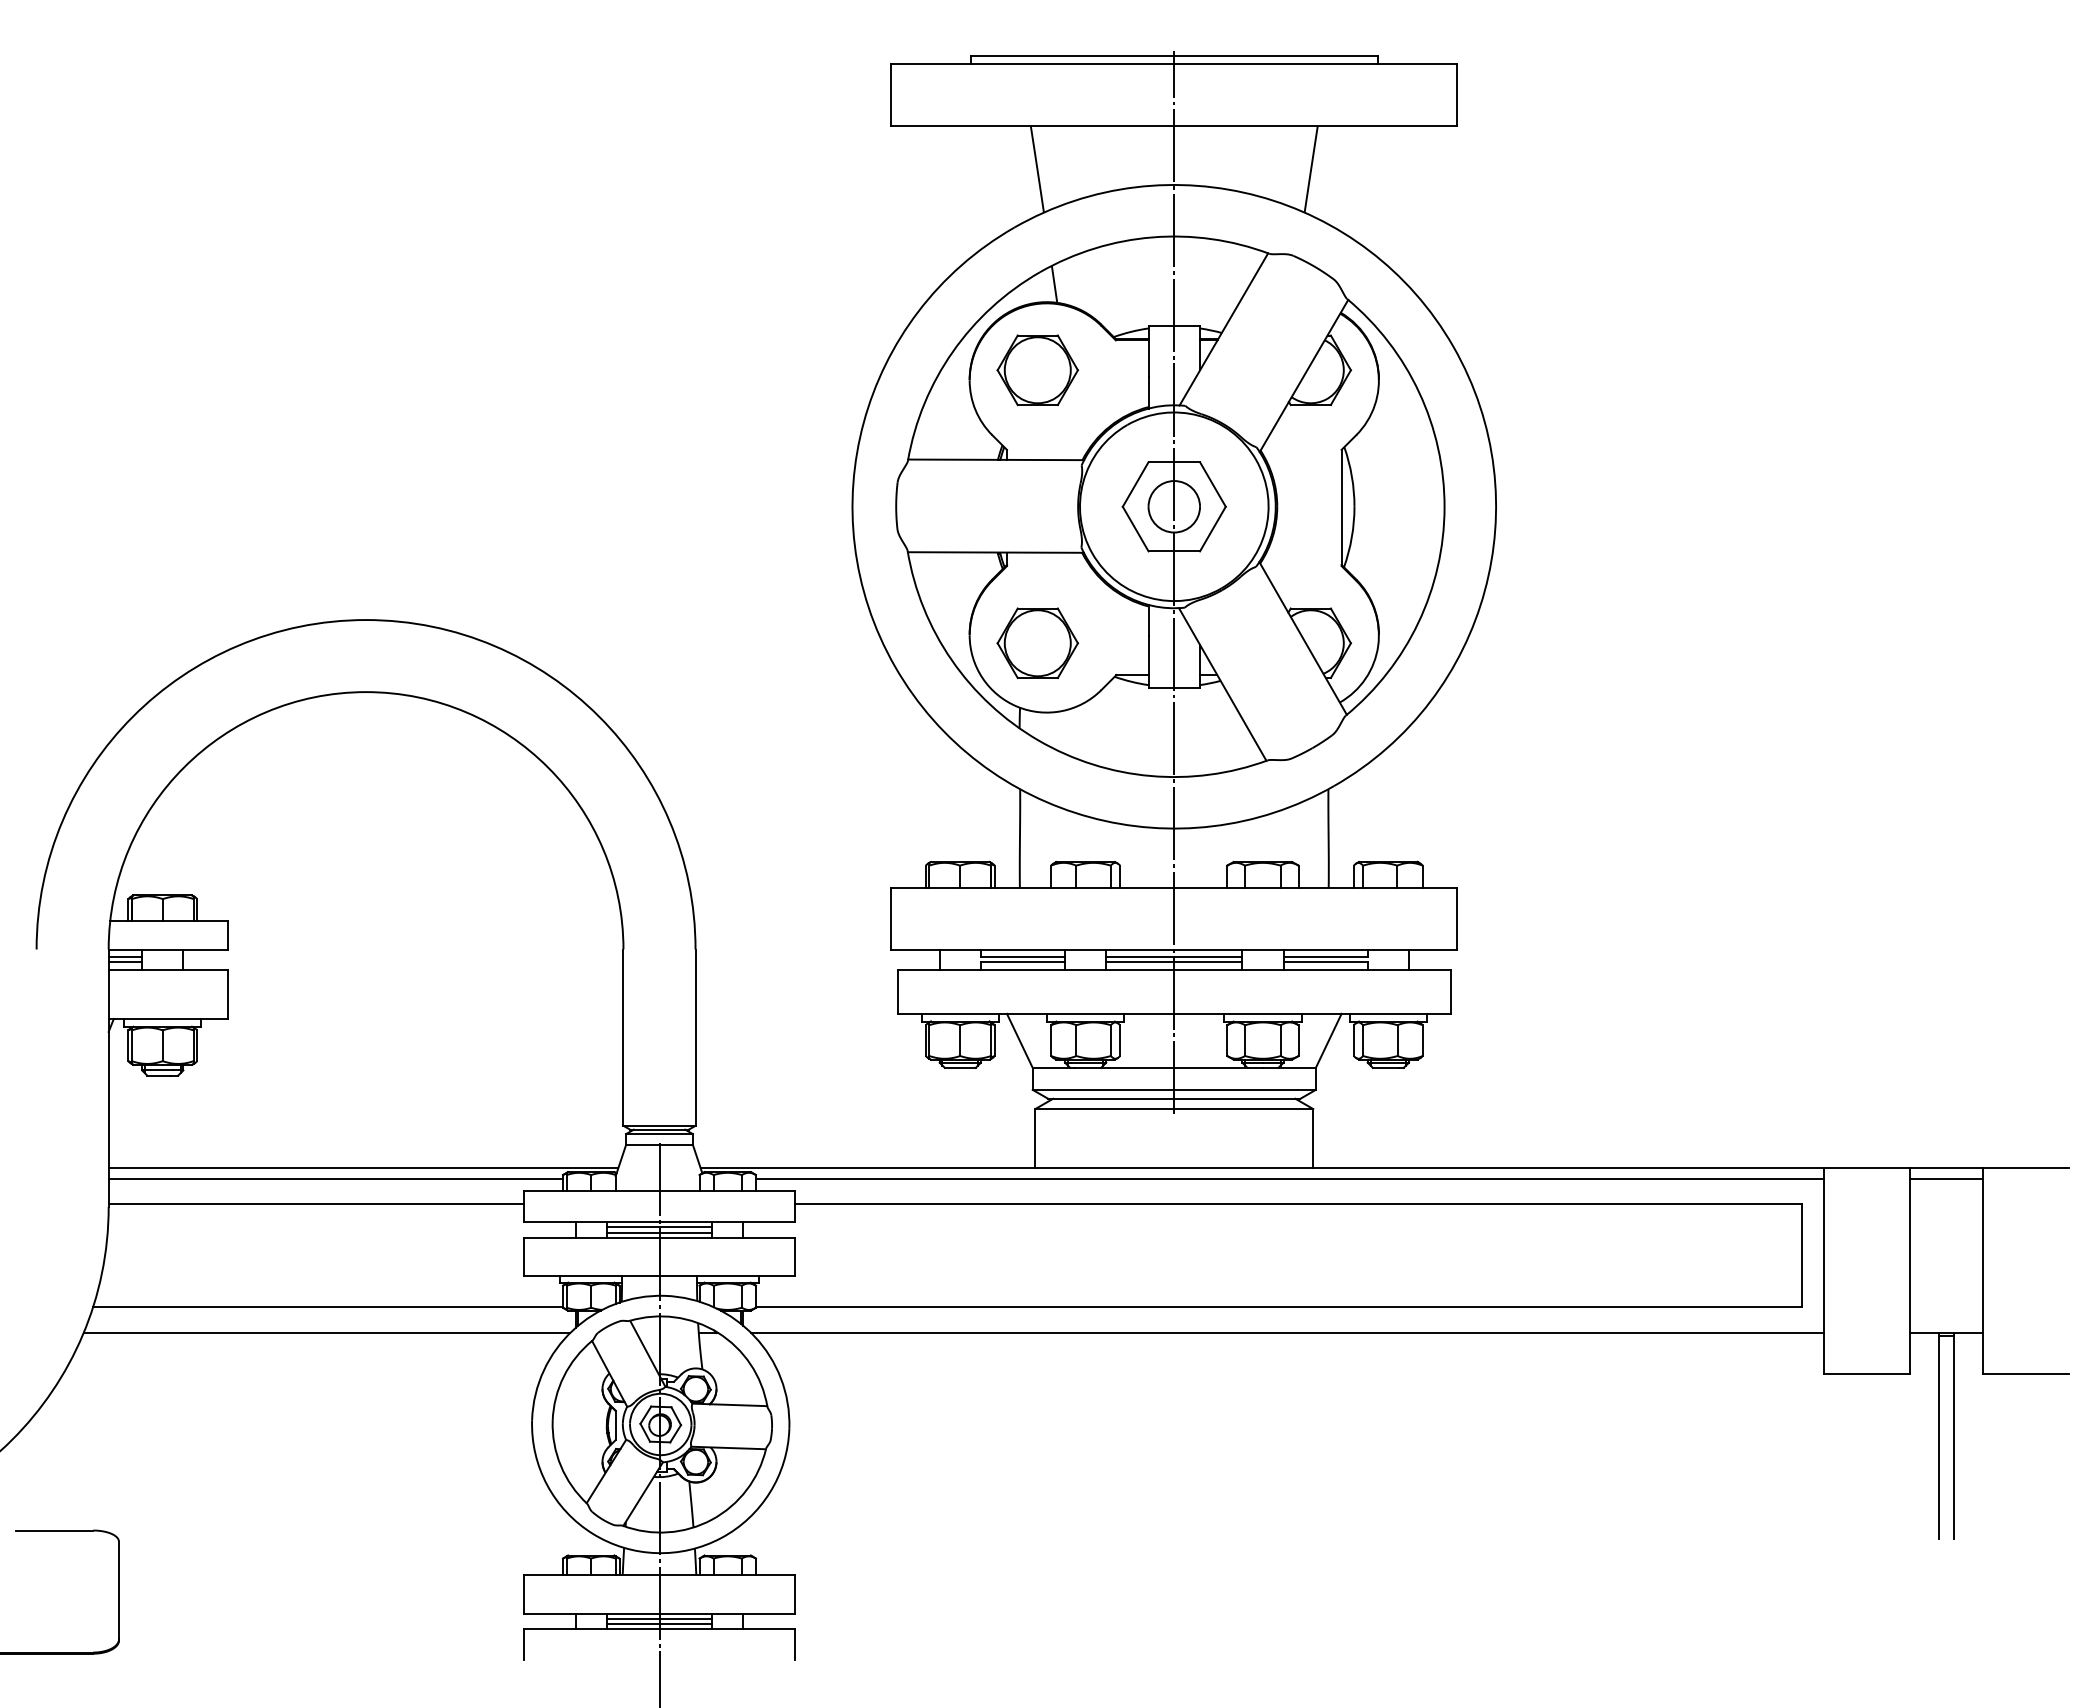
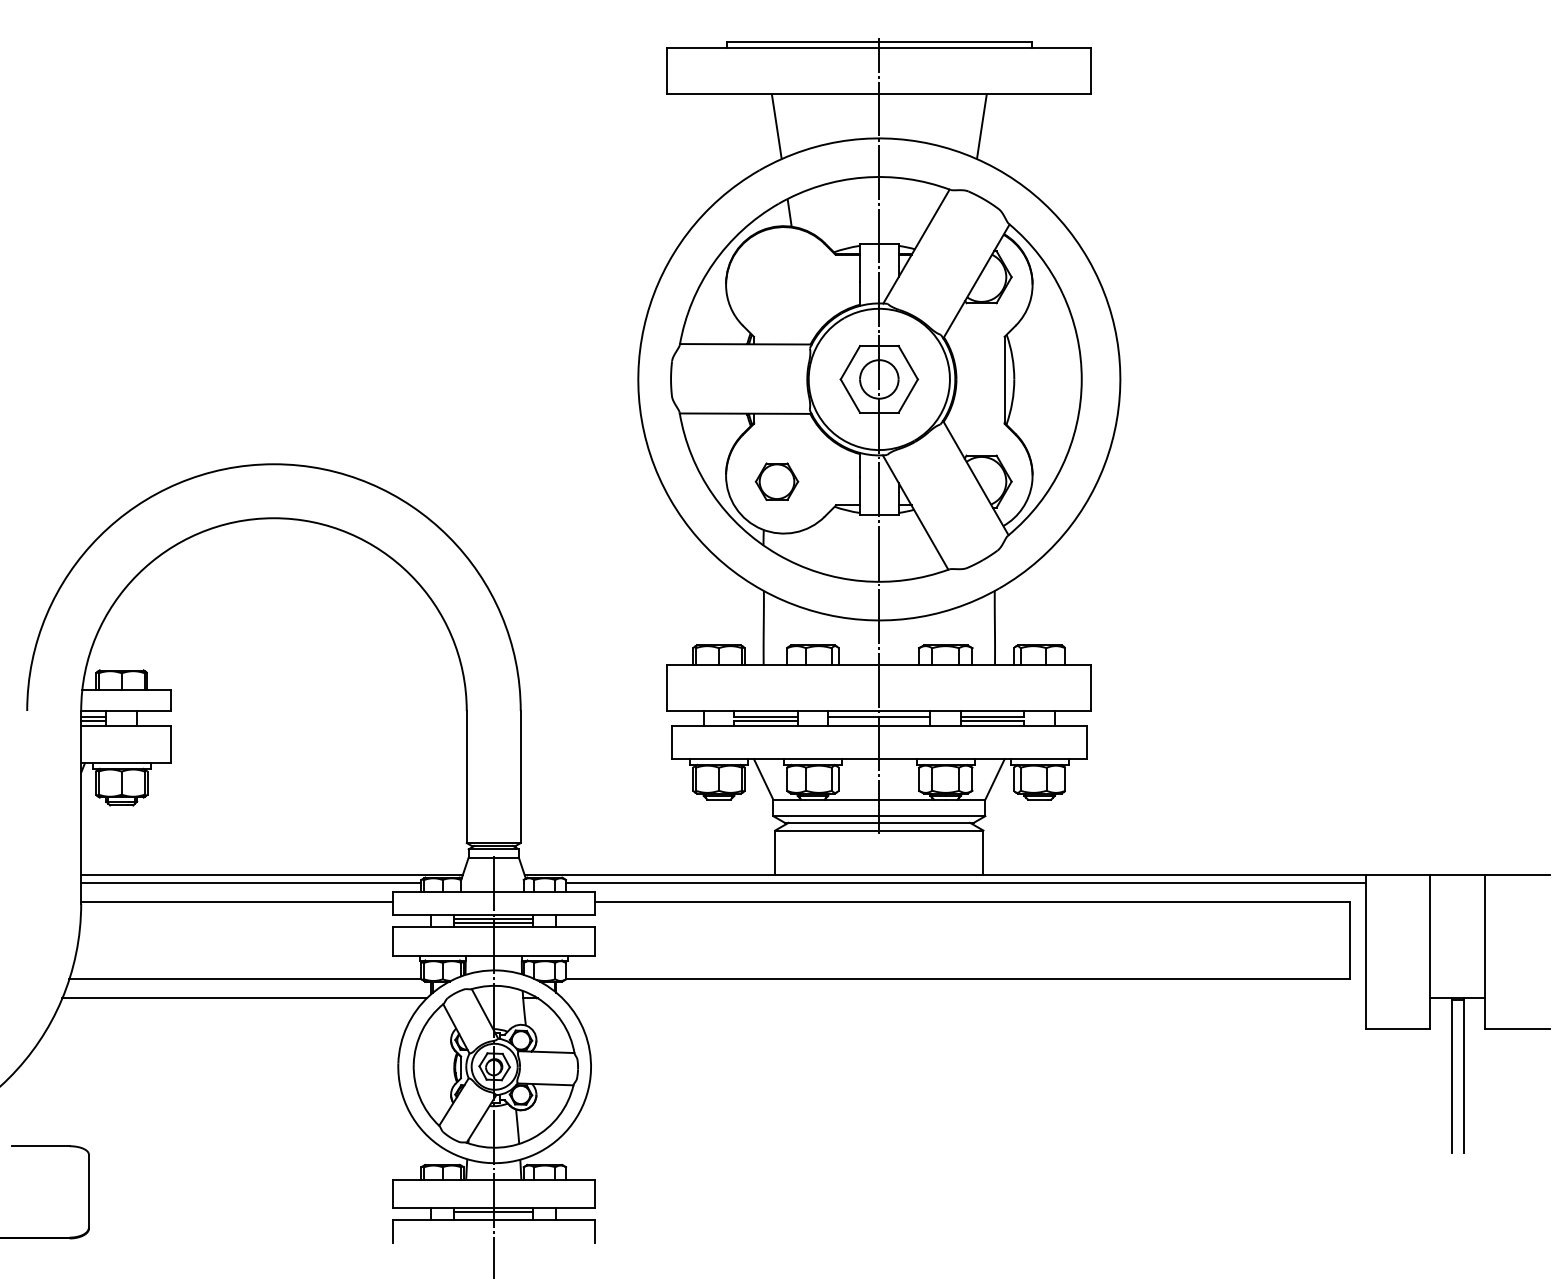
part: (1037, 370) -> (776, 277), removed
part: (1037, 643) -> (776, 481), size x0.7
line: (1174, 962) -> (879, 720), removed
line: (1946, 1178) -> (1457, 882), removed
line: (1287, 1333) -> (964, 998), removed
line: (659, 1623) -> (493, 1215), removed

